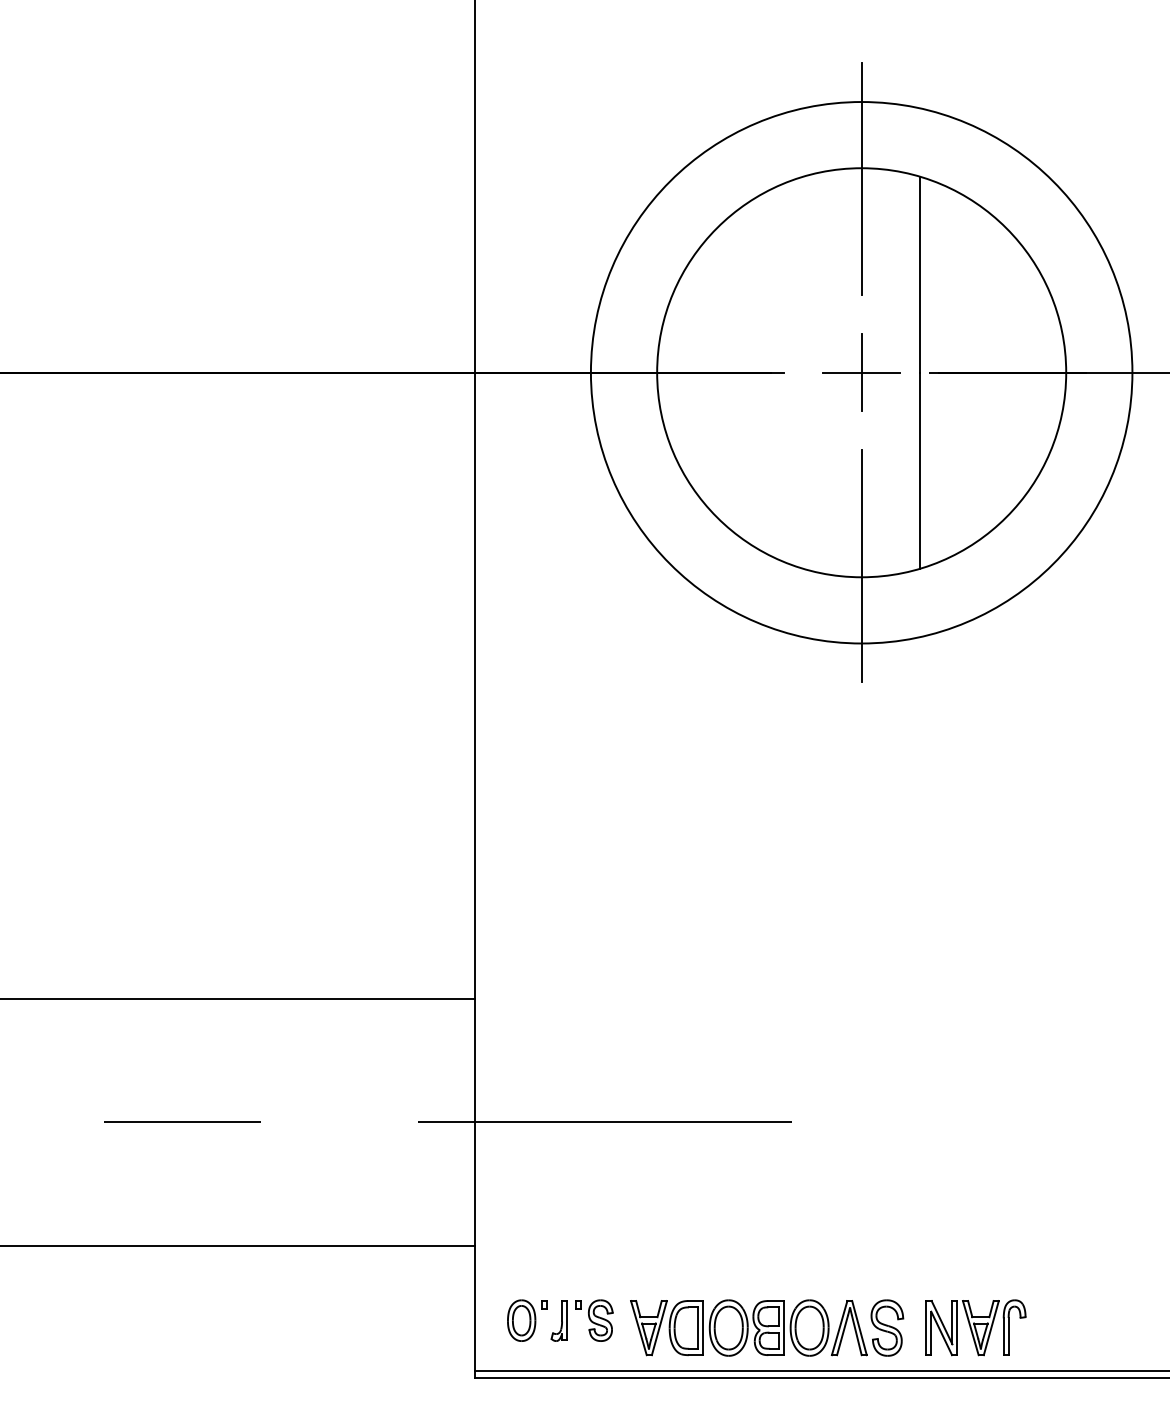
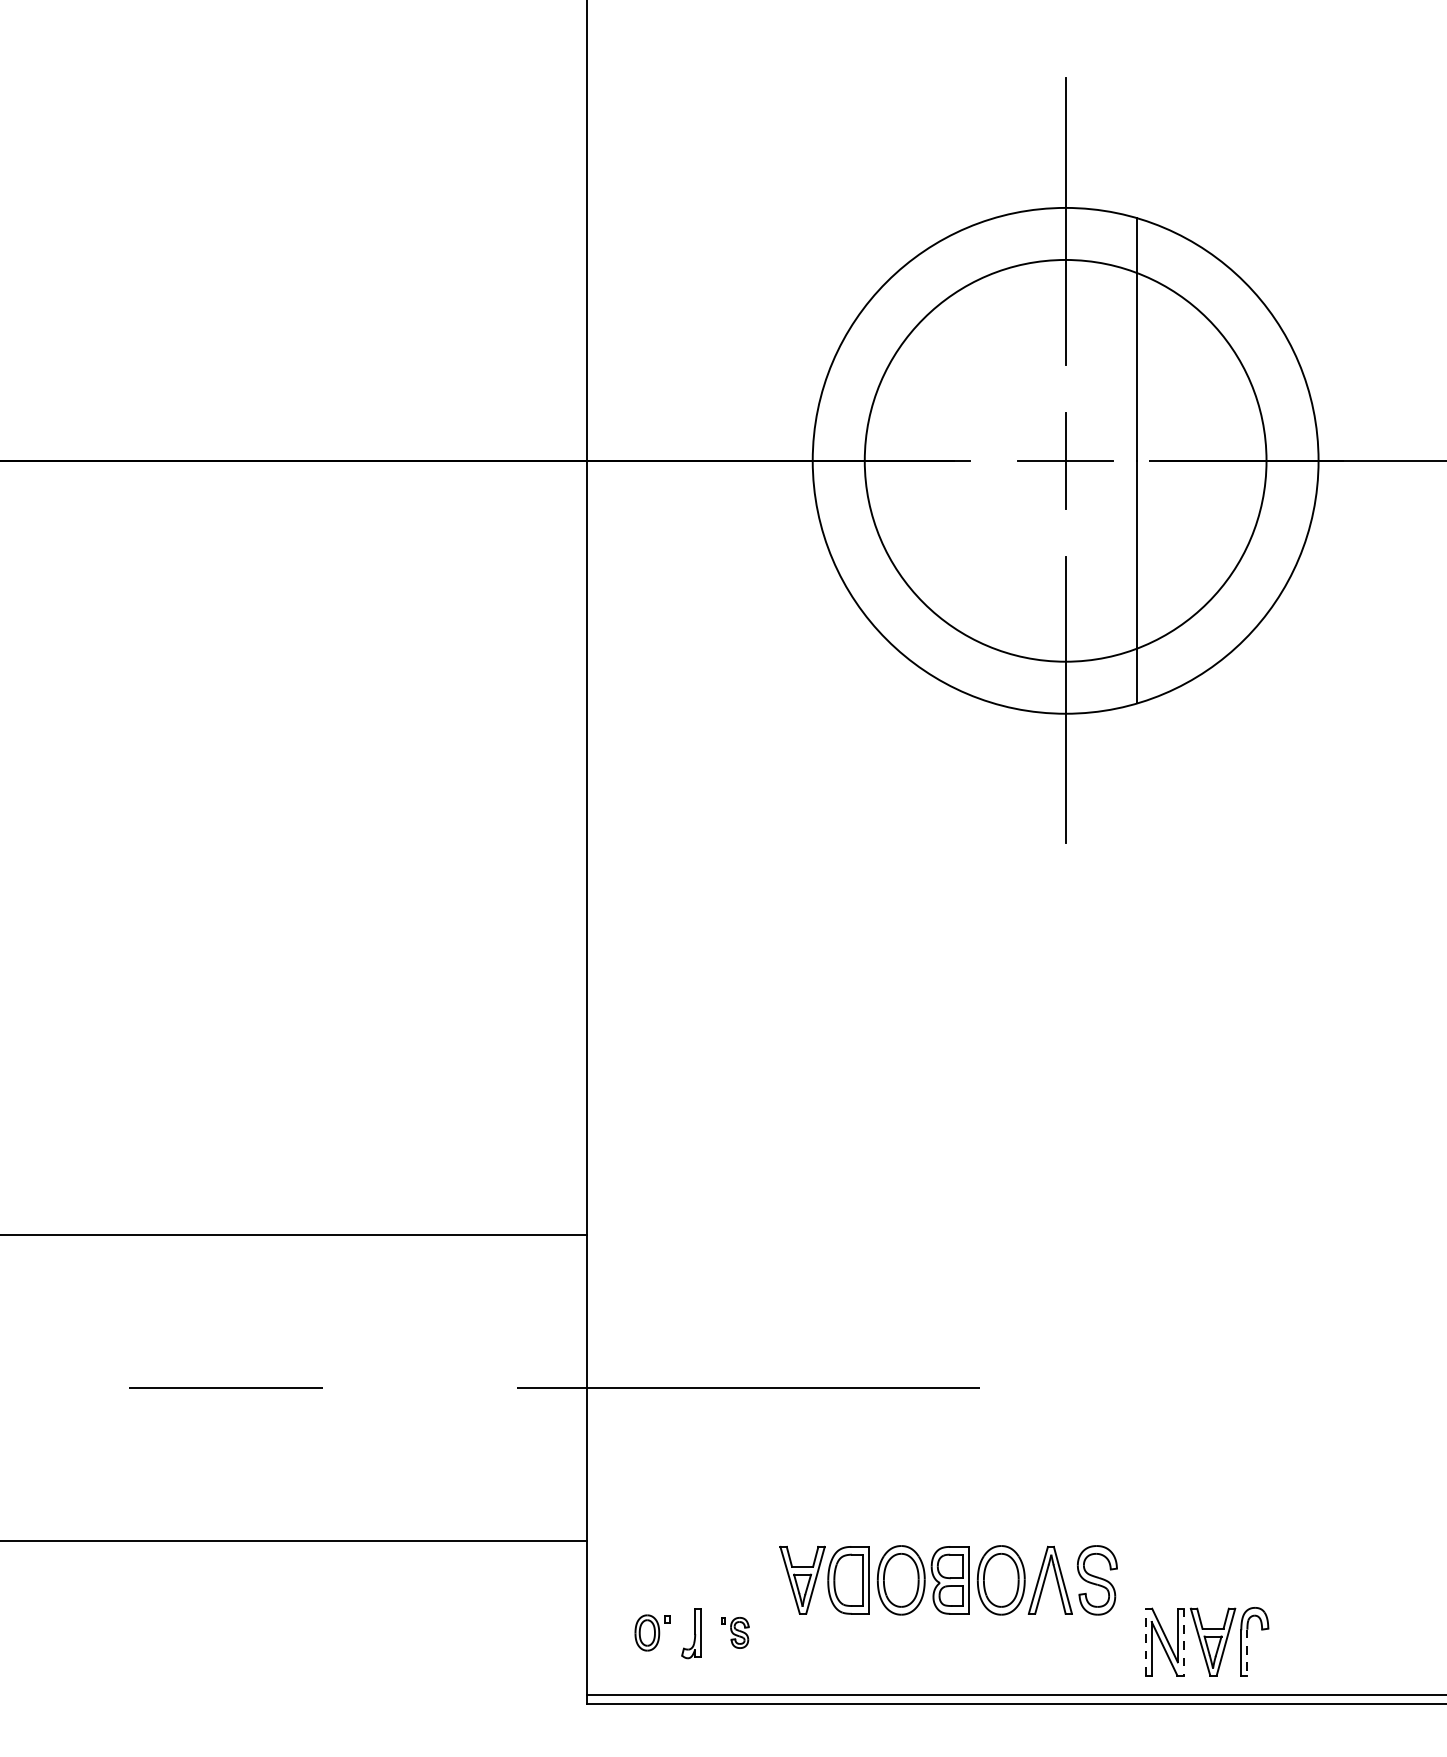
circle: (861, 372) -> (1065, 460), size x0.6
part: (527, 1320) -> (652, 1632), size x0.7
part: (594, 1320) -> (735, 1632), size x0.6
part: (767, 1327) -> (949, 1579), moved
line: (926, 1327) -> (1145, 1641), solid -> dashed
line: (957, 1328) -> (1184, 1642), solid -> dashed
line: (1008, 1336) -> (1247, 1652), solid -> dashed

